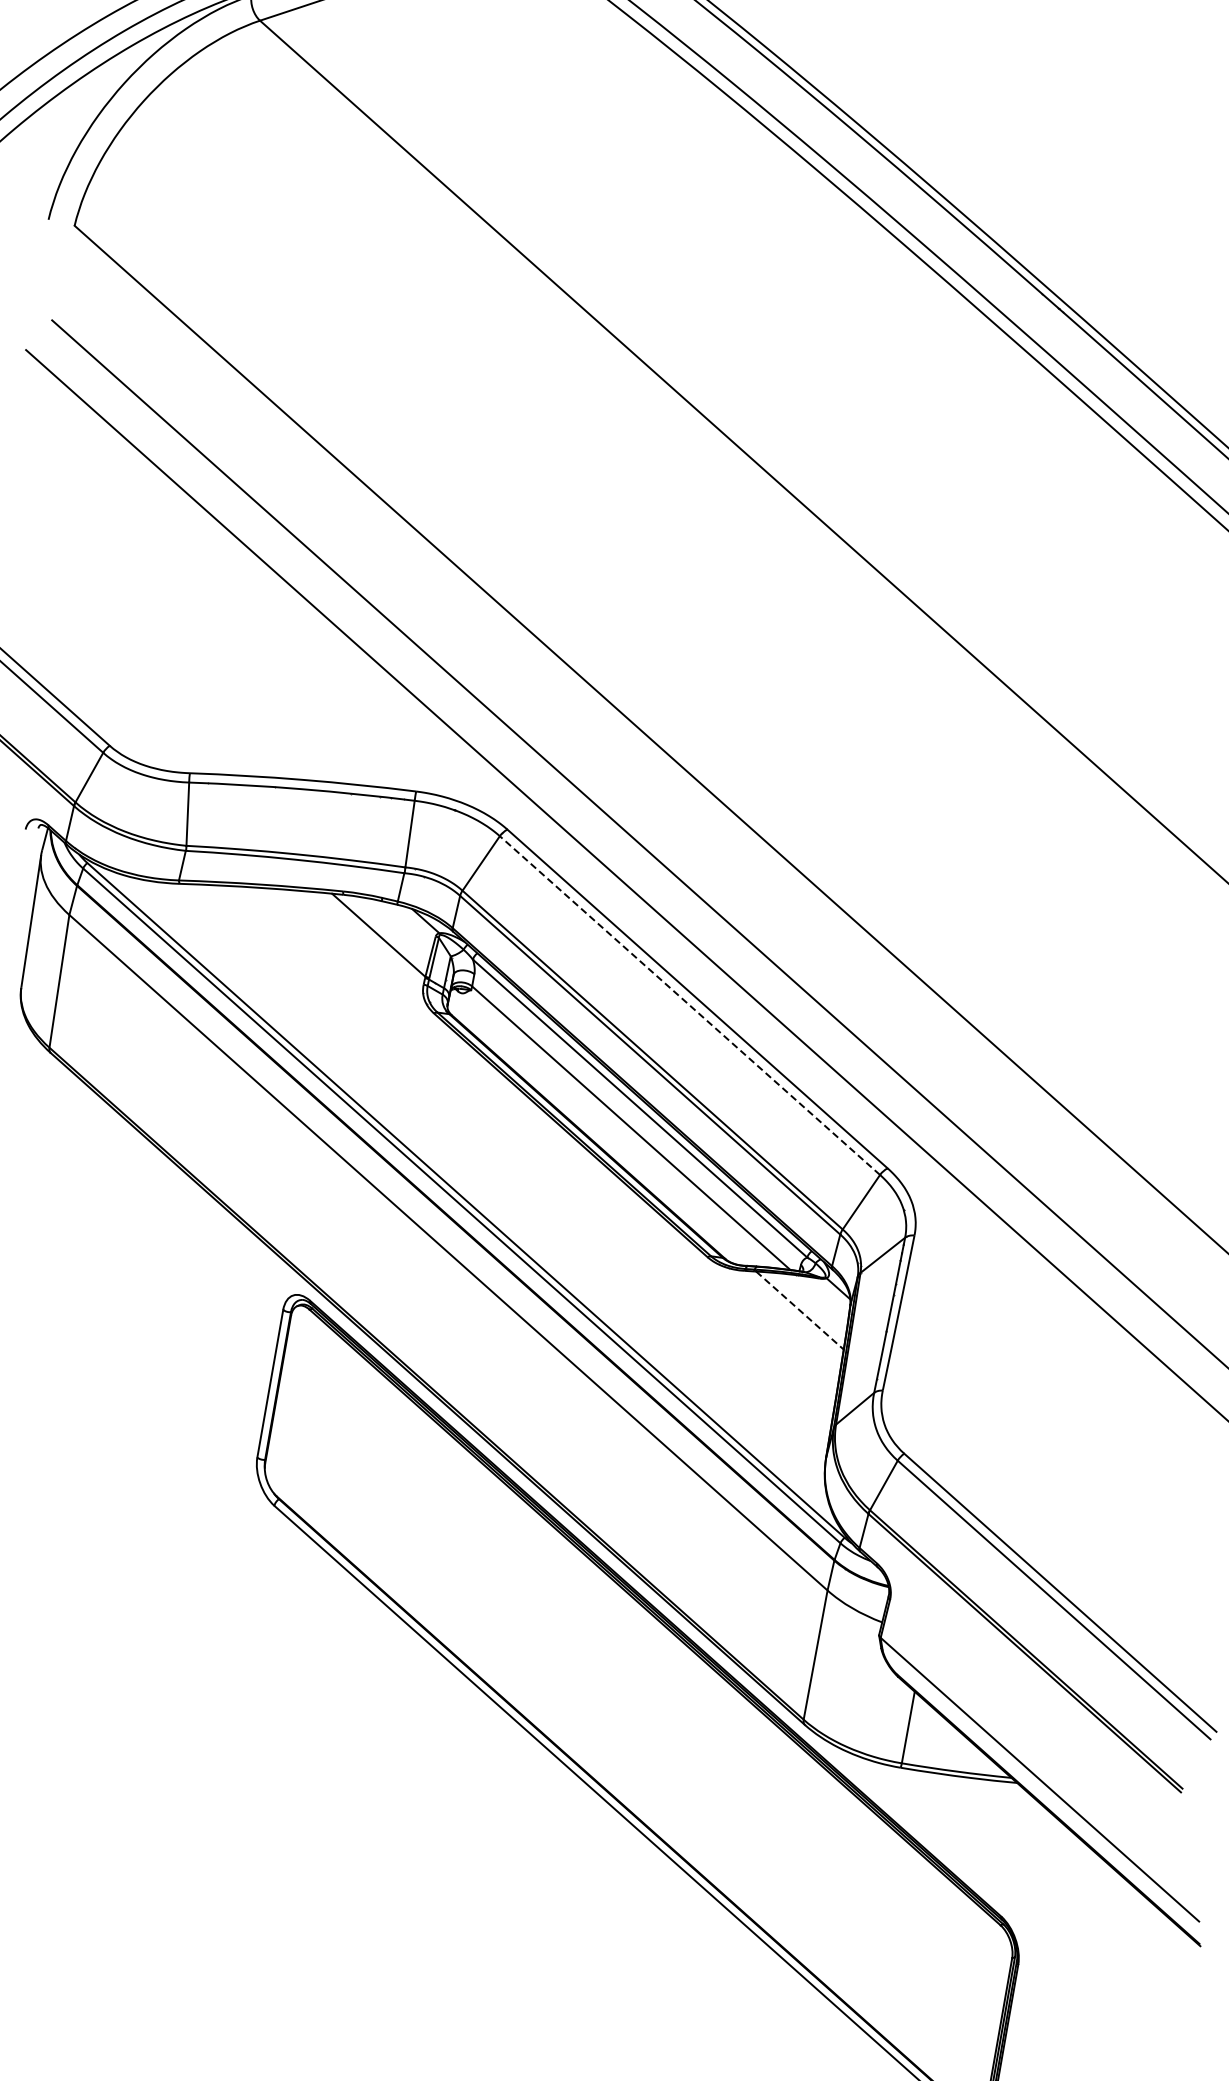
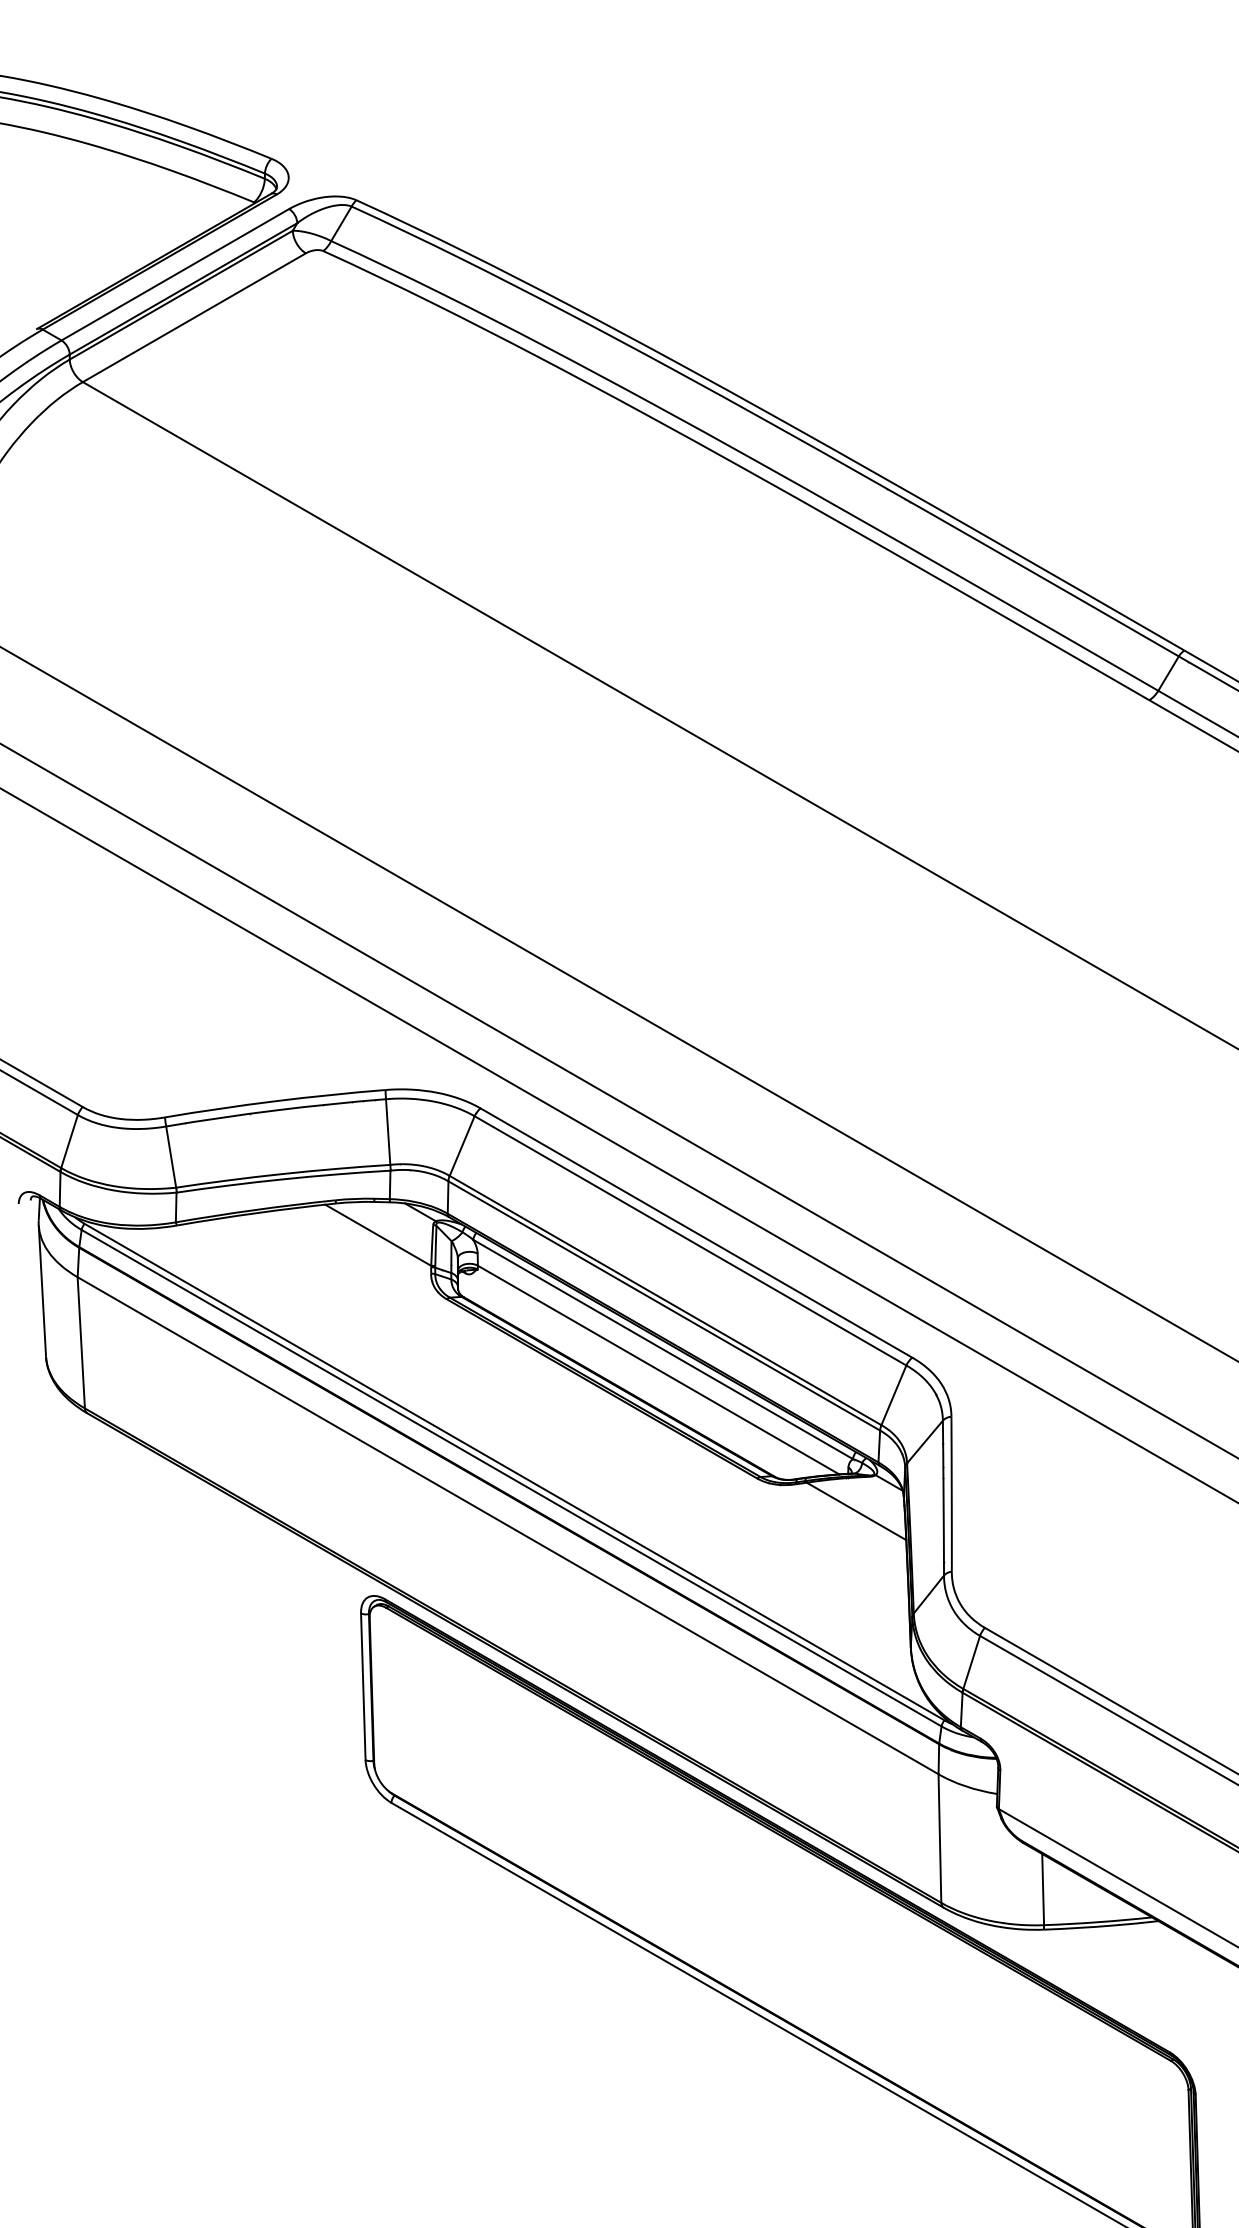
line: (690, 1005) -> (690, 1240), dashed -> solid
line: (800, 1310) -> (857, 1511), dashed -> solid

